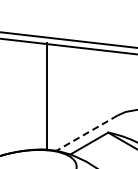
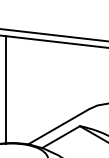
line: (47, 96) -> (6, 90), moved
line: (86, 133) -> (58, 127), dashed -> solid

